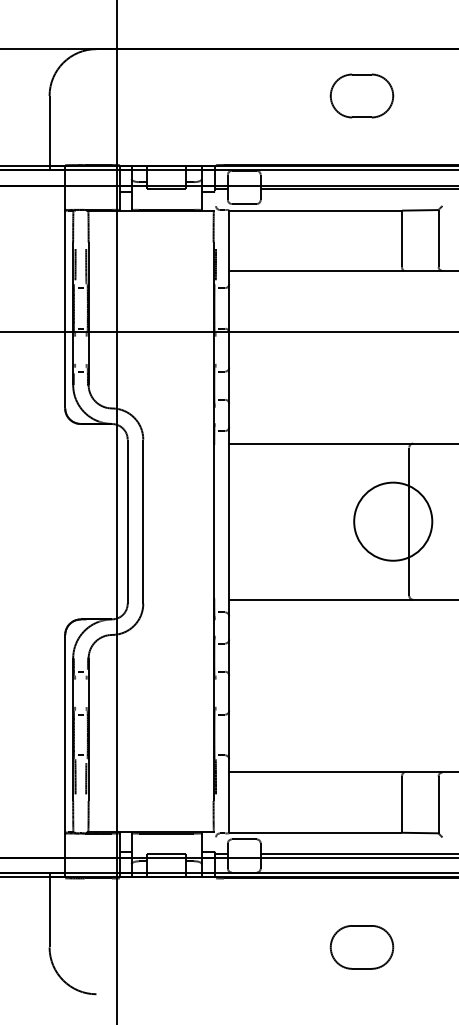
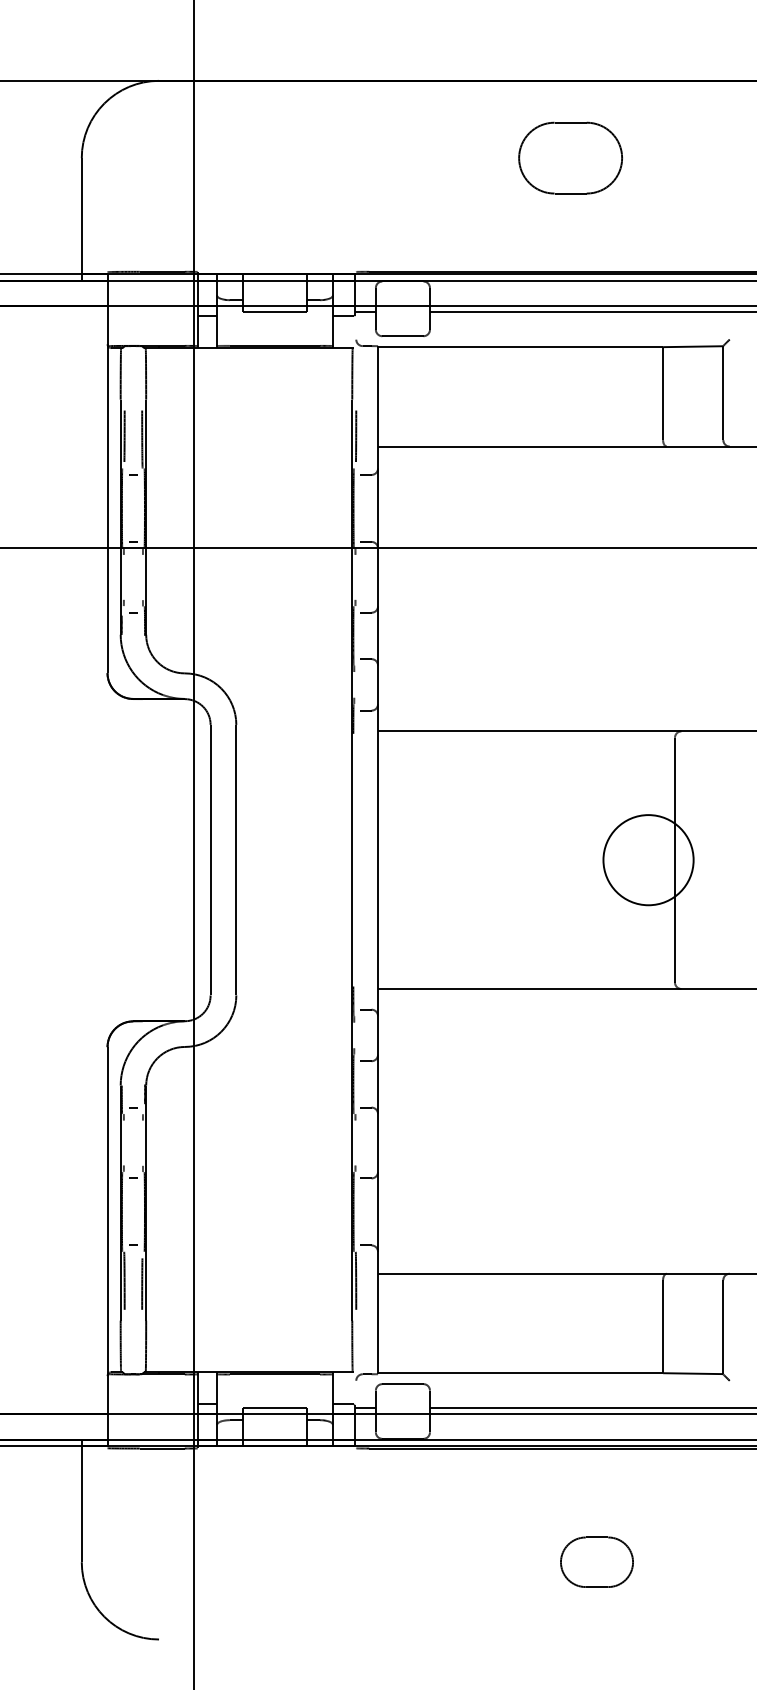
part: (361, 95) -> (569, 157), moved
circle: (393, 521) -> (648, 859), size x0.7
part: (361, 947) -> (596, 1562), size x0.7

